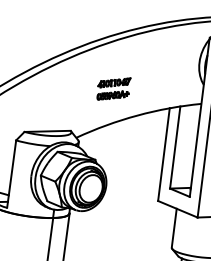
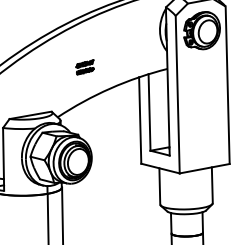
part: (112, 88) -> (84, 67), size x0.6

